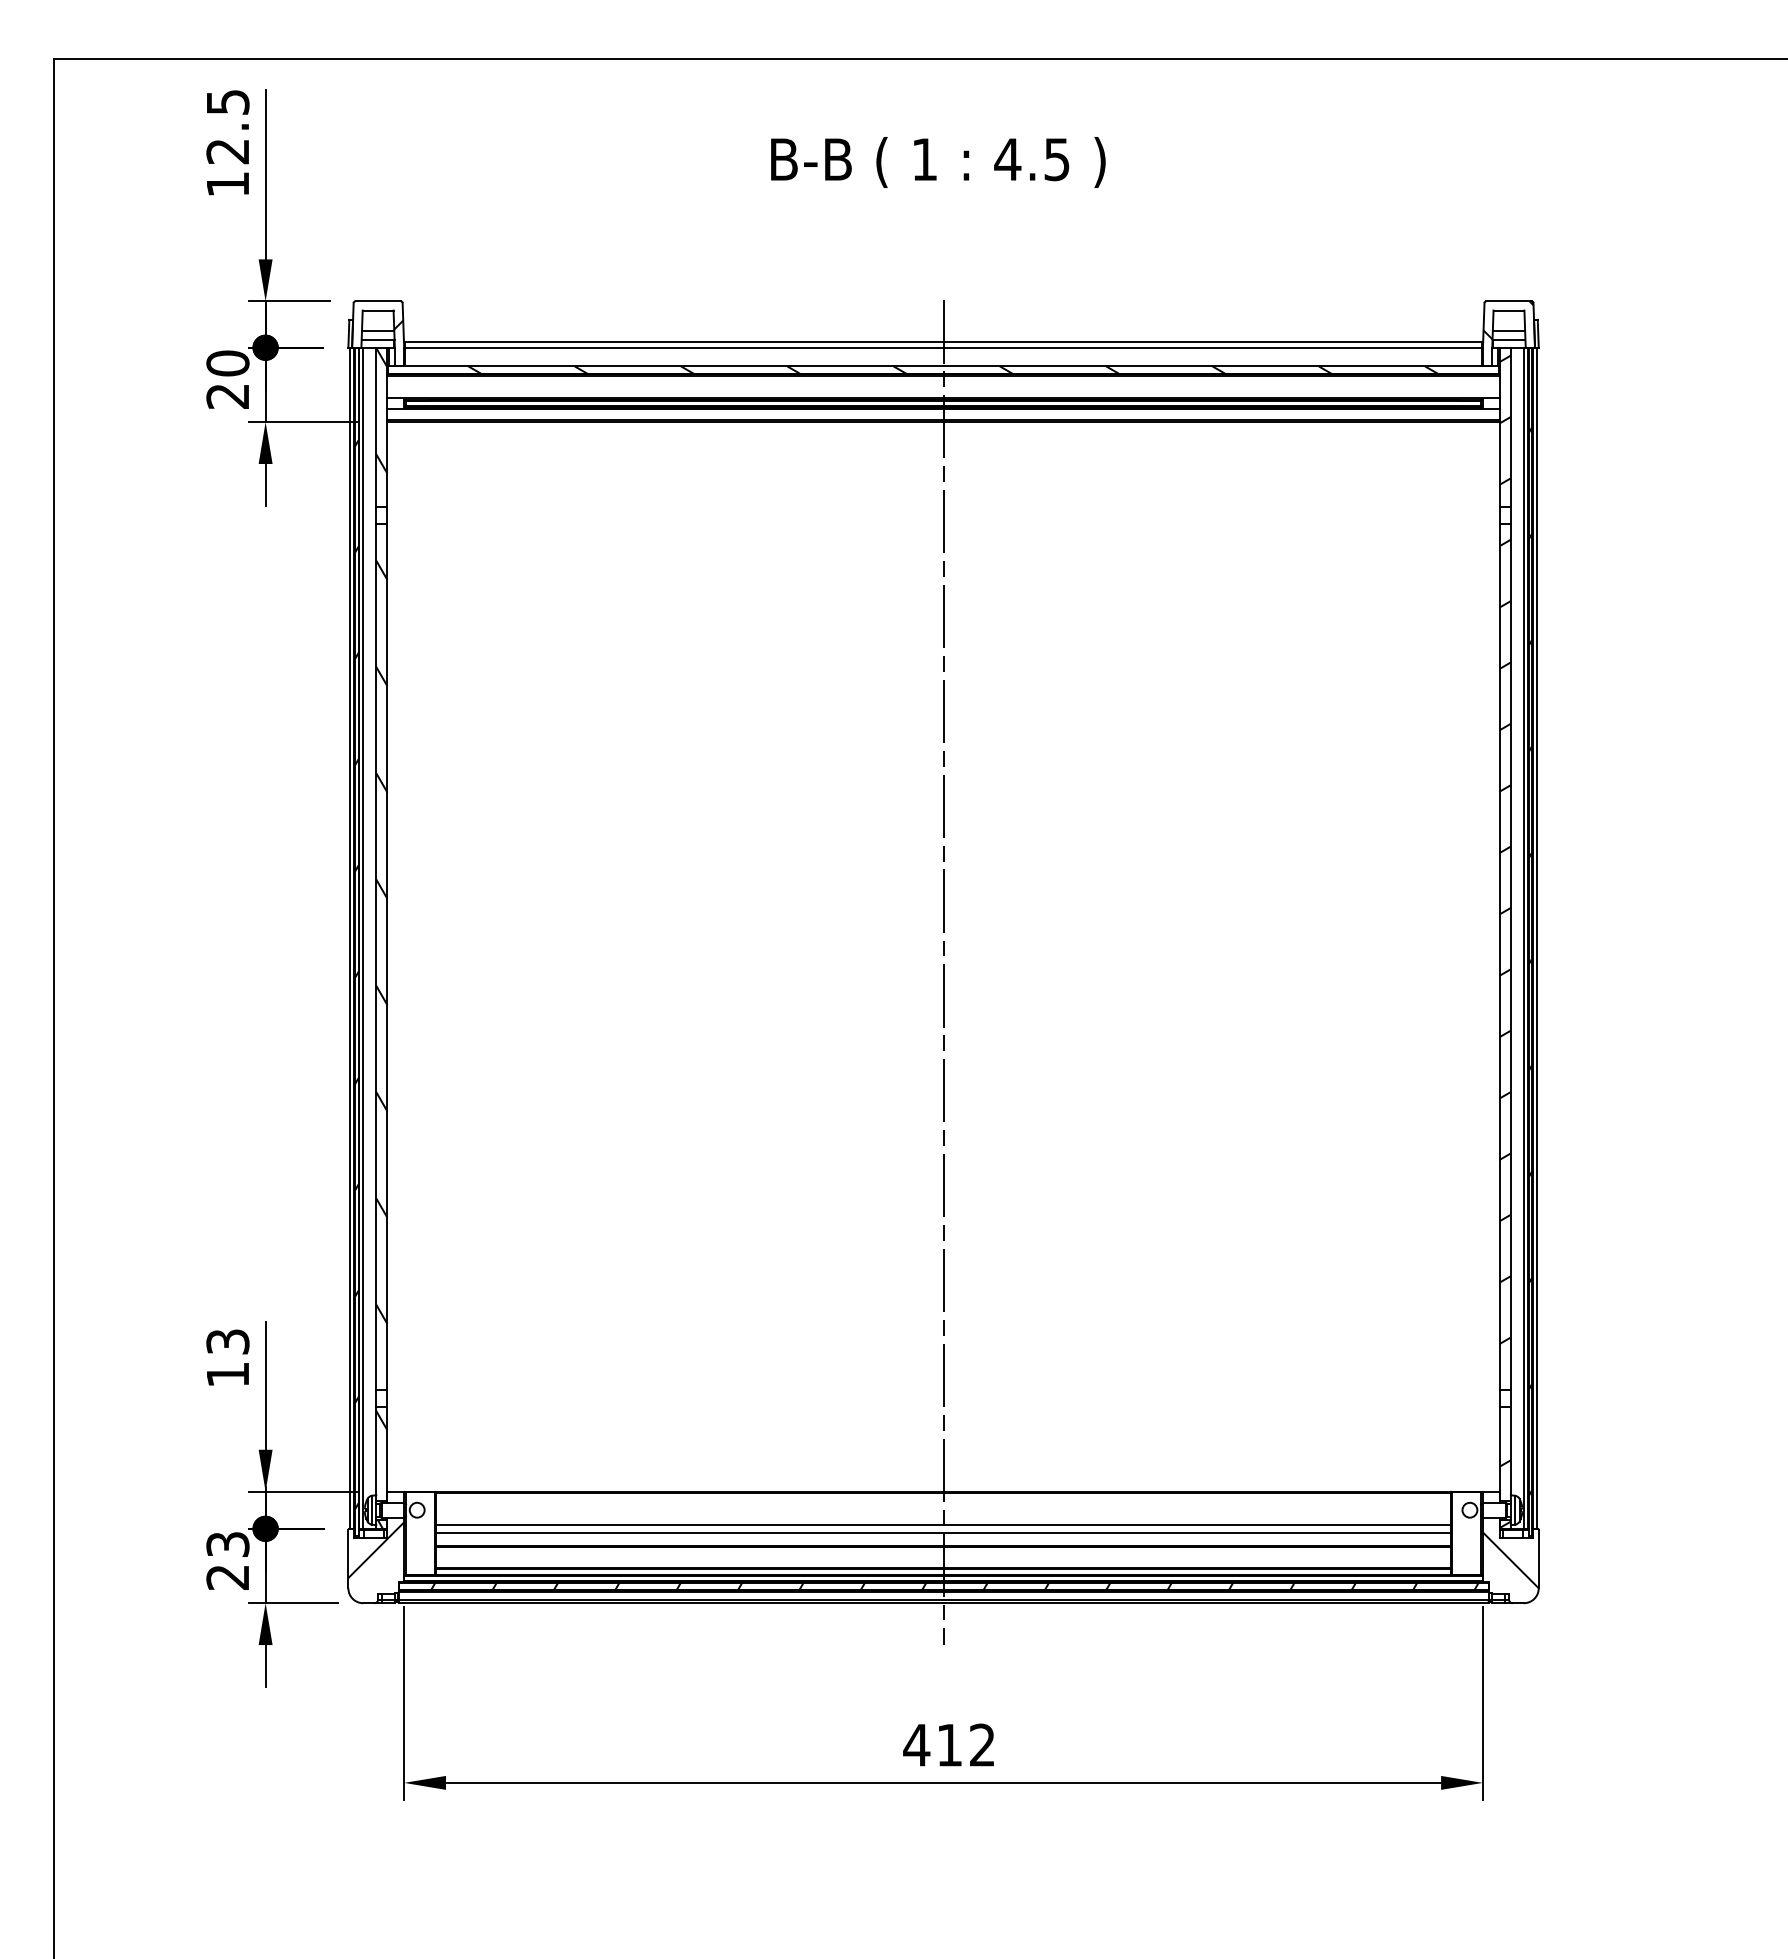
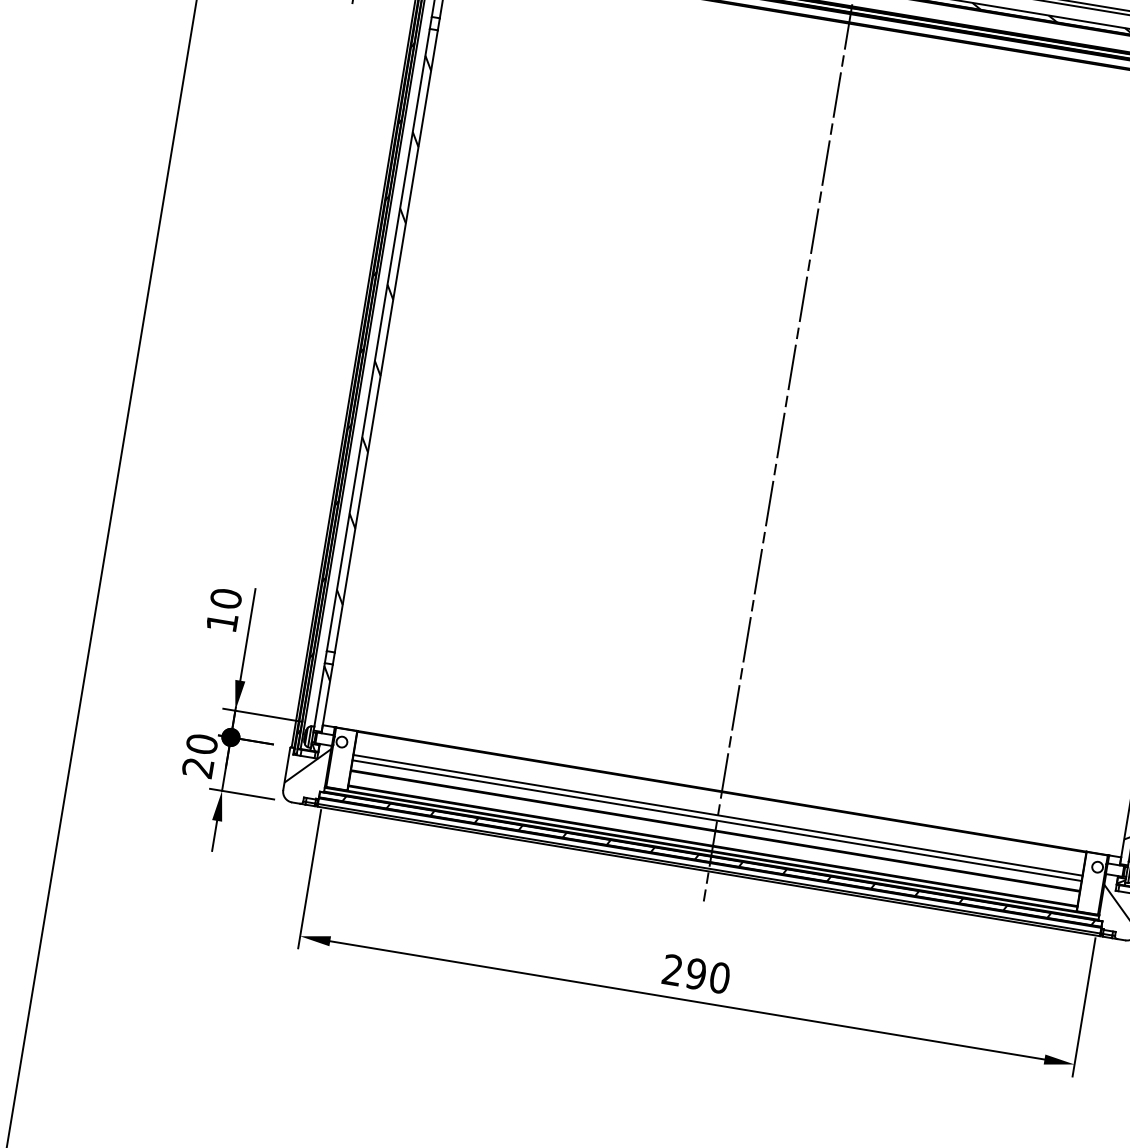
text: (227, 1341) -> (225, 598), 13 -> 10
text: (227, 1544) -> (201, 744), 23 -> 20
text: (949, 1744) -> (696, 973), 412 -> 290

